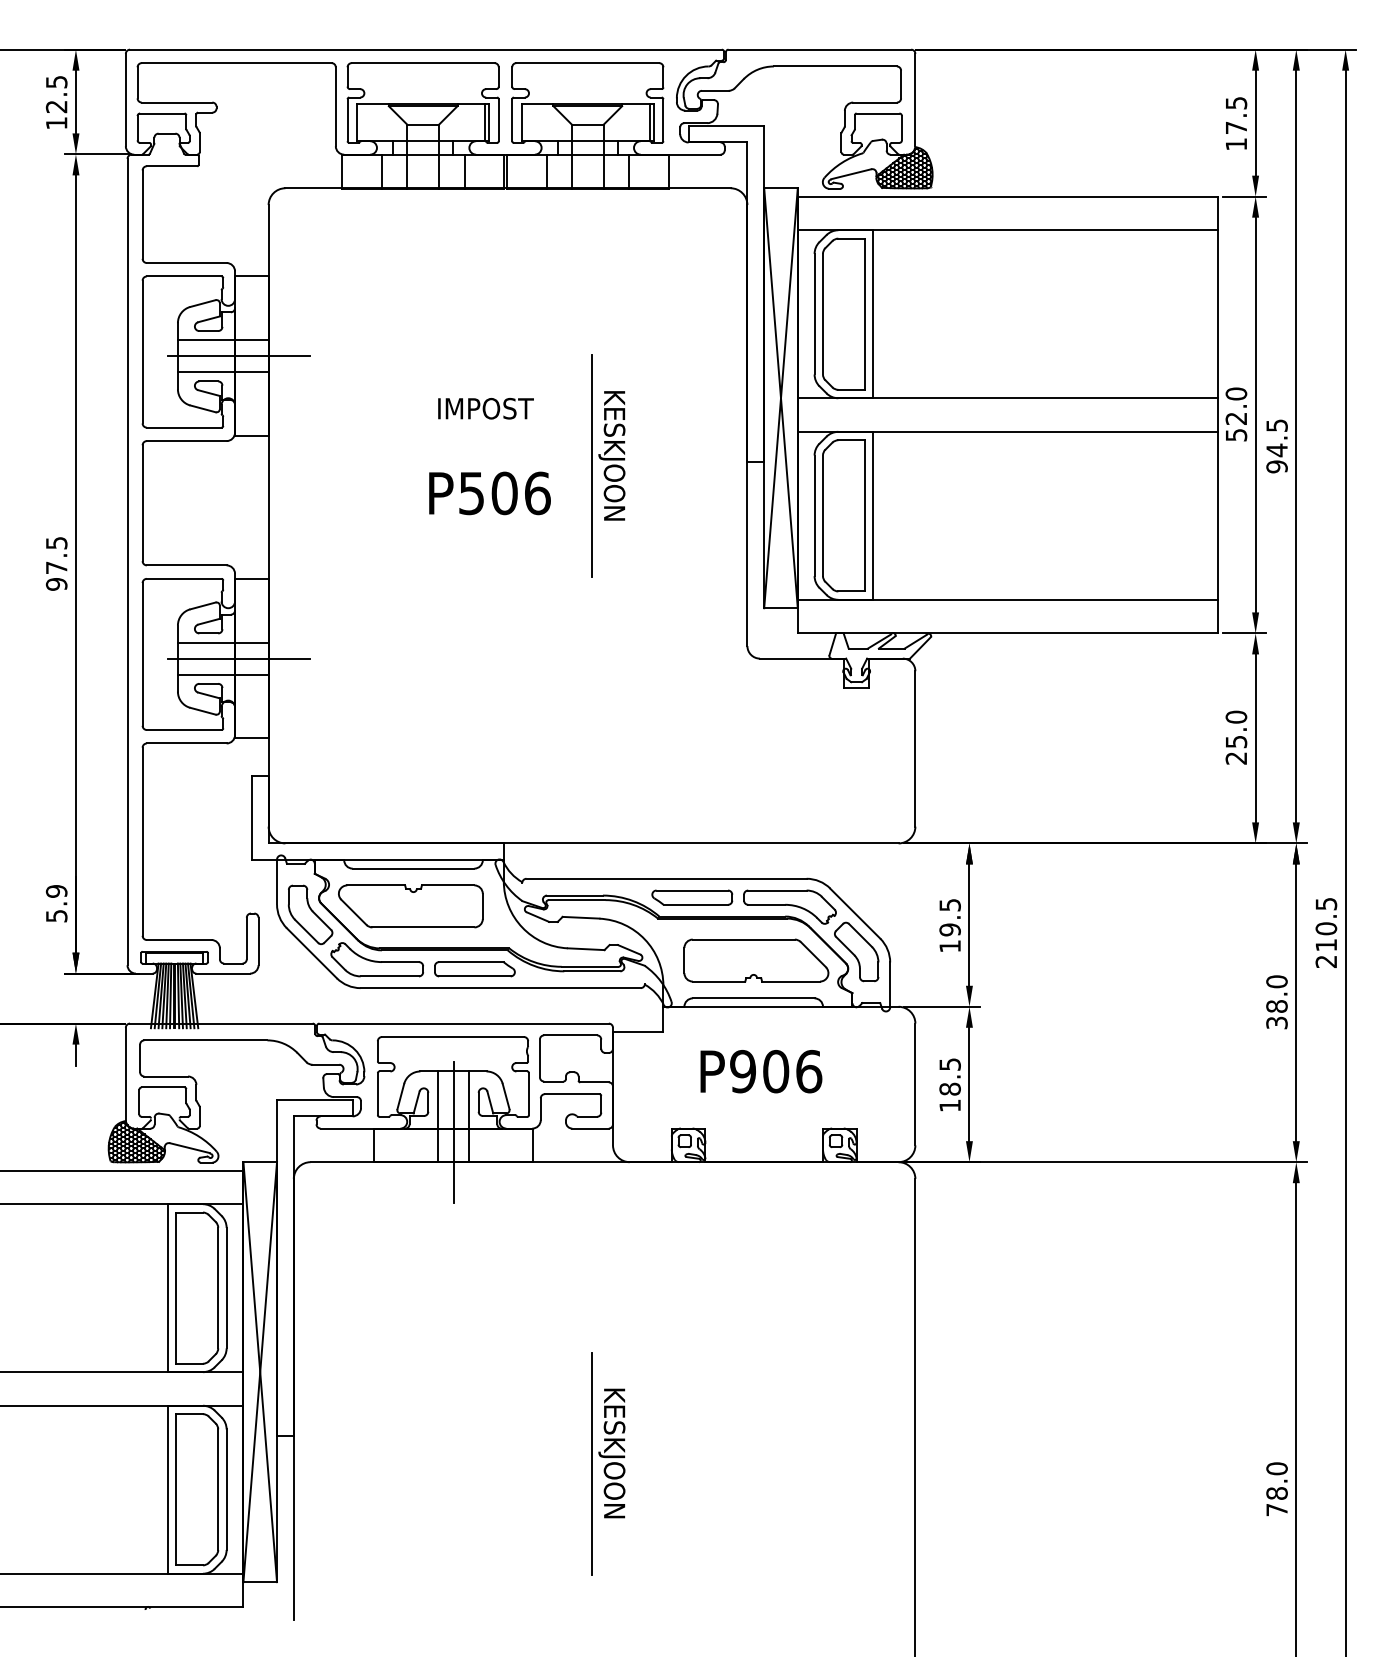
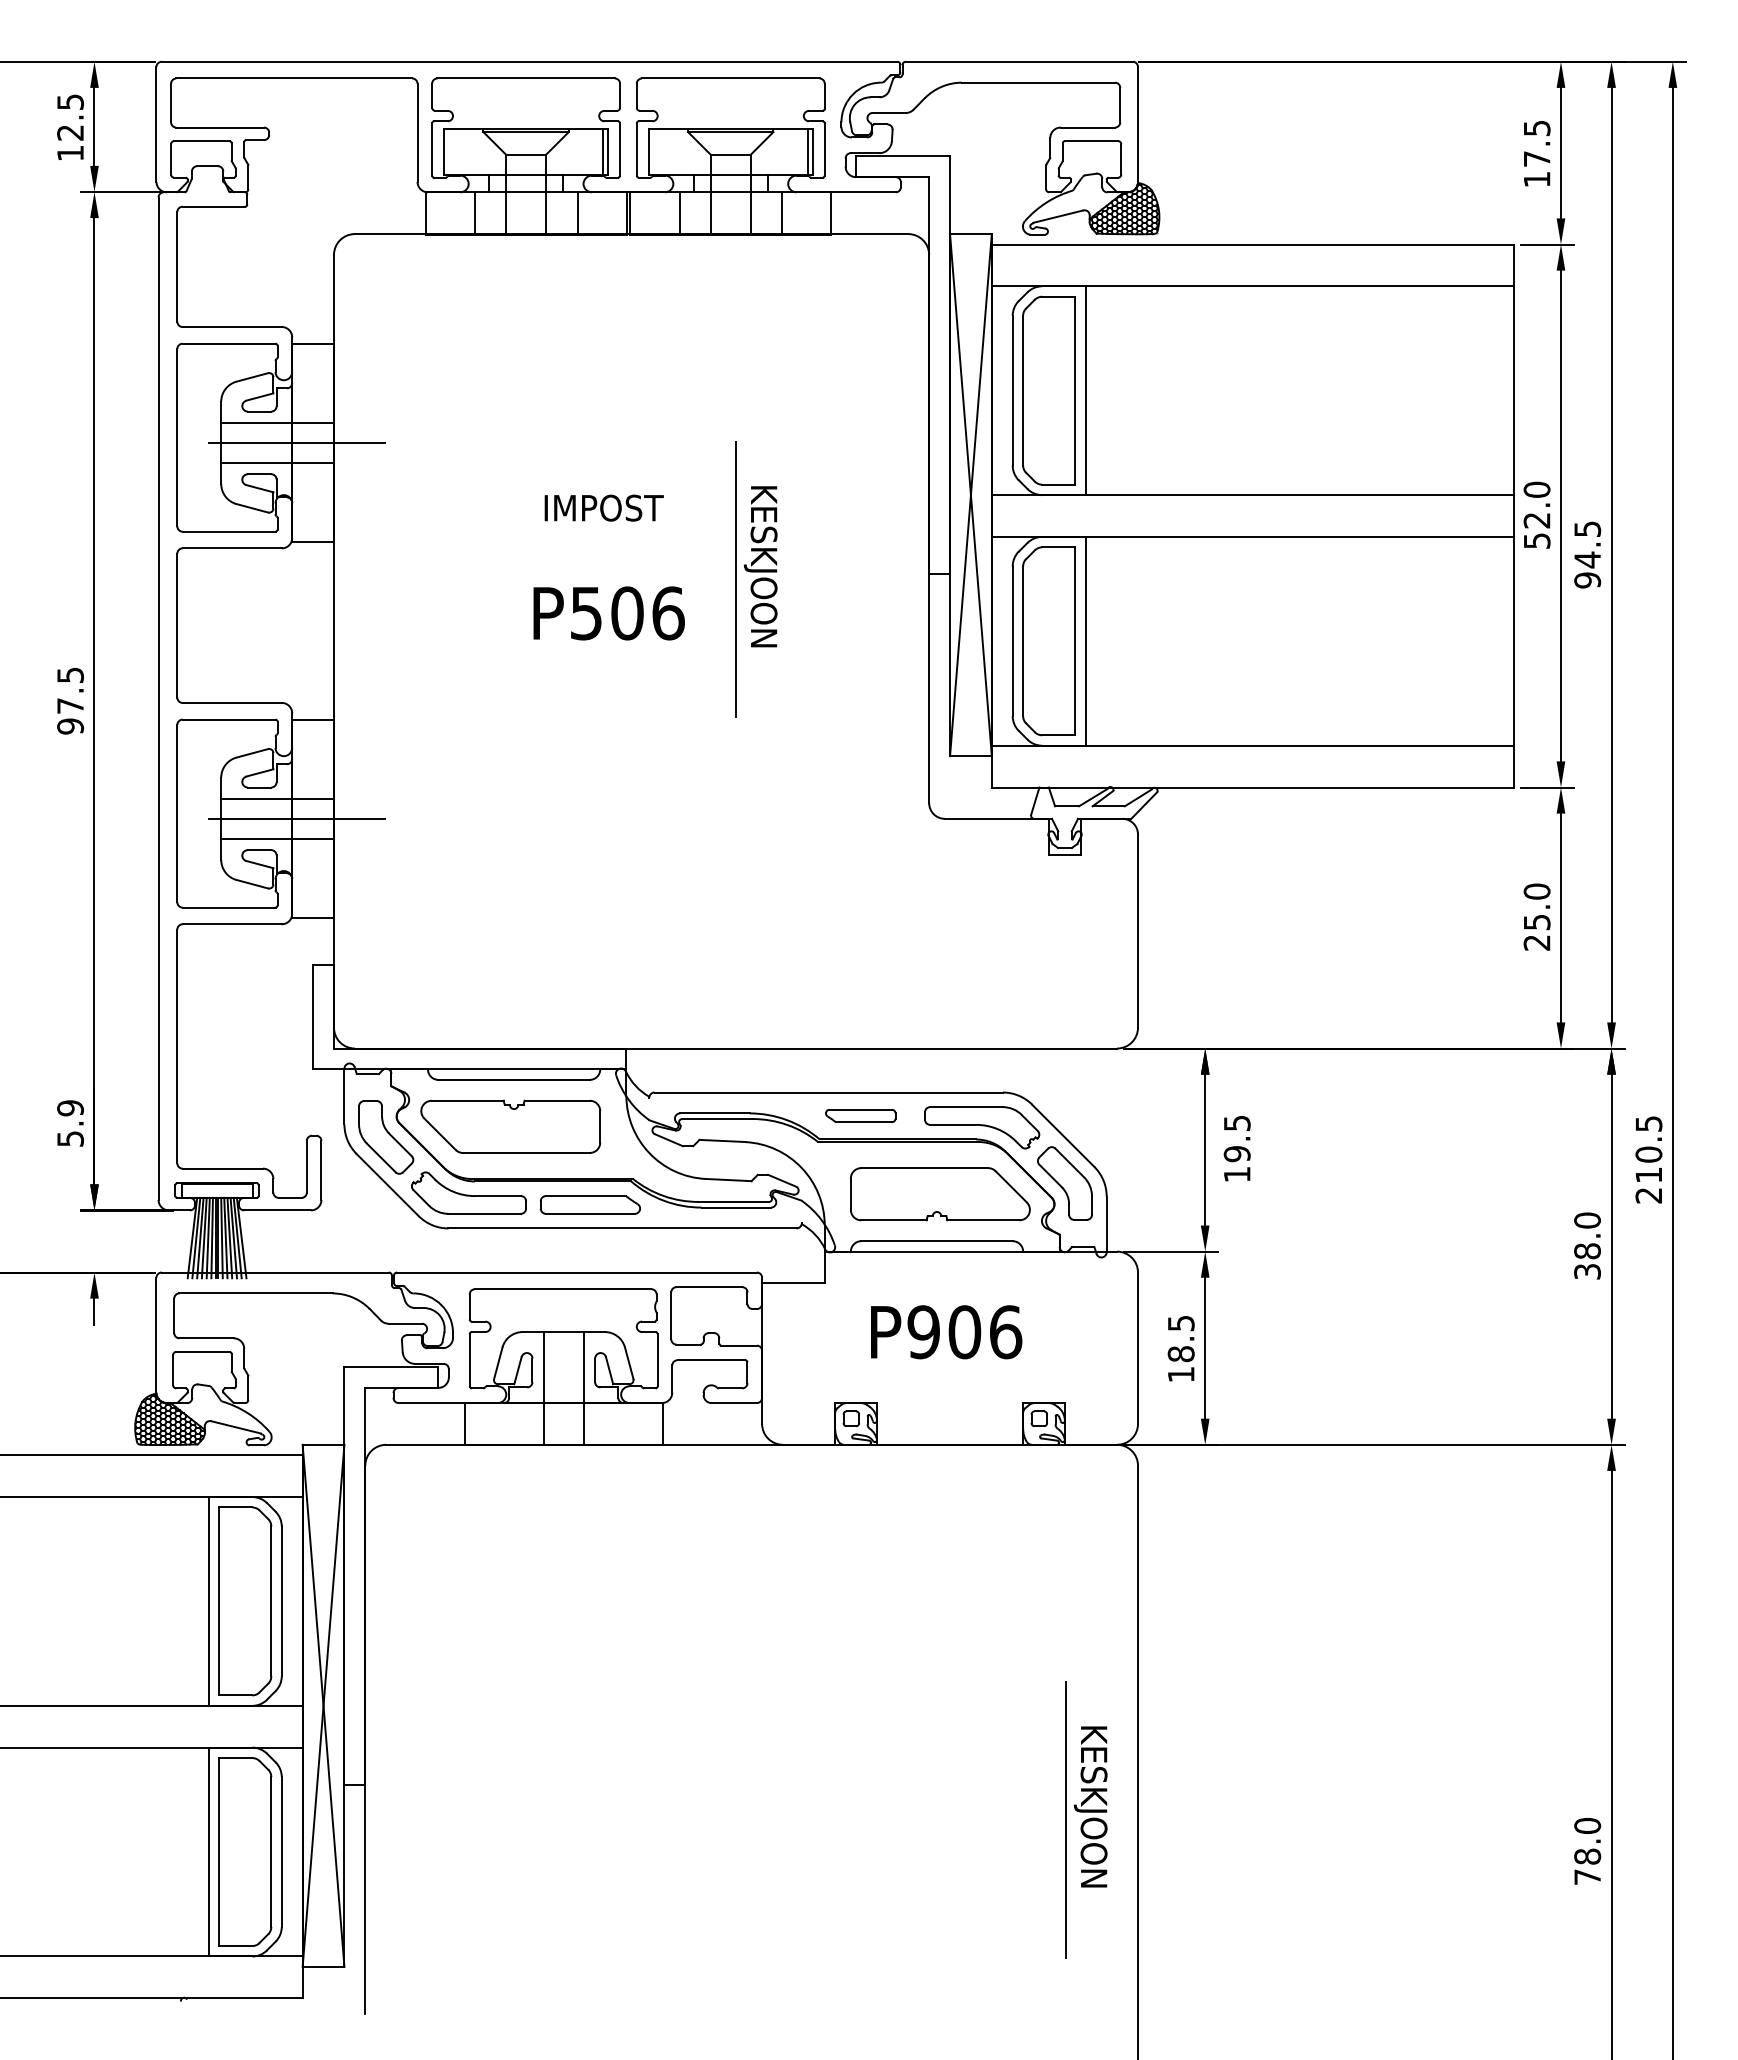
part: (692, 897) -> (860, 1115), size x0.7
text: (949, 925) -> (1236, 1148), moved
line: (453, 1132) -> (563, 1407), removed
part: (608, 1463) -> (1086, 1819), moved

